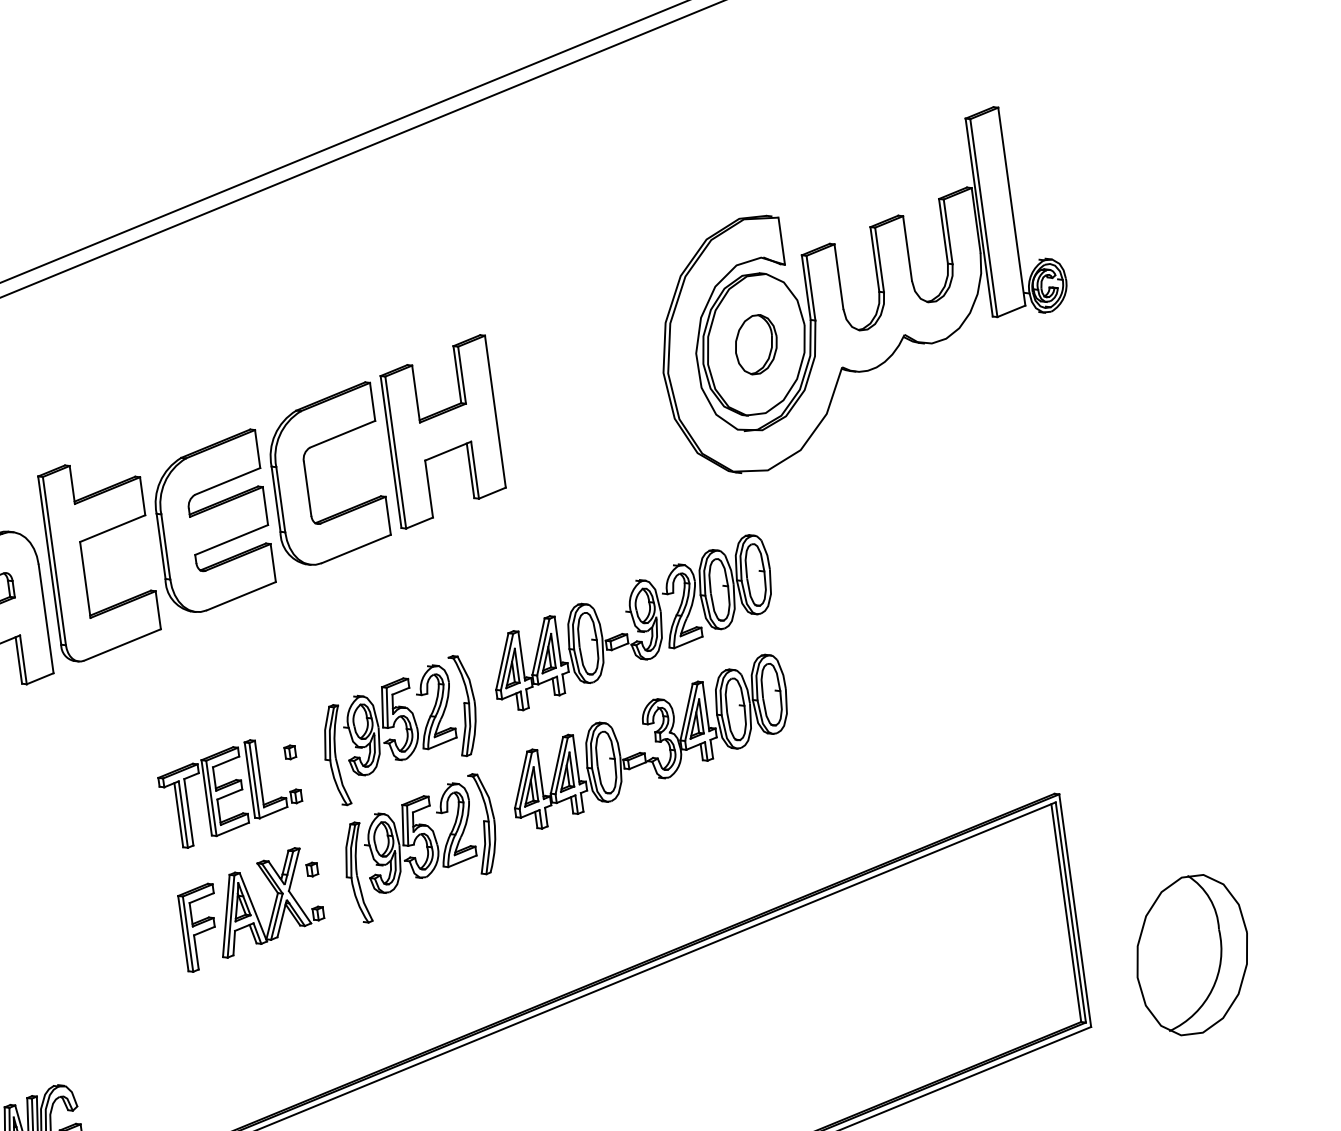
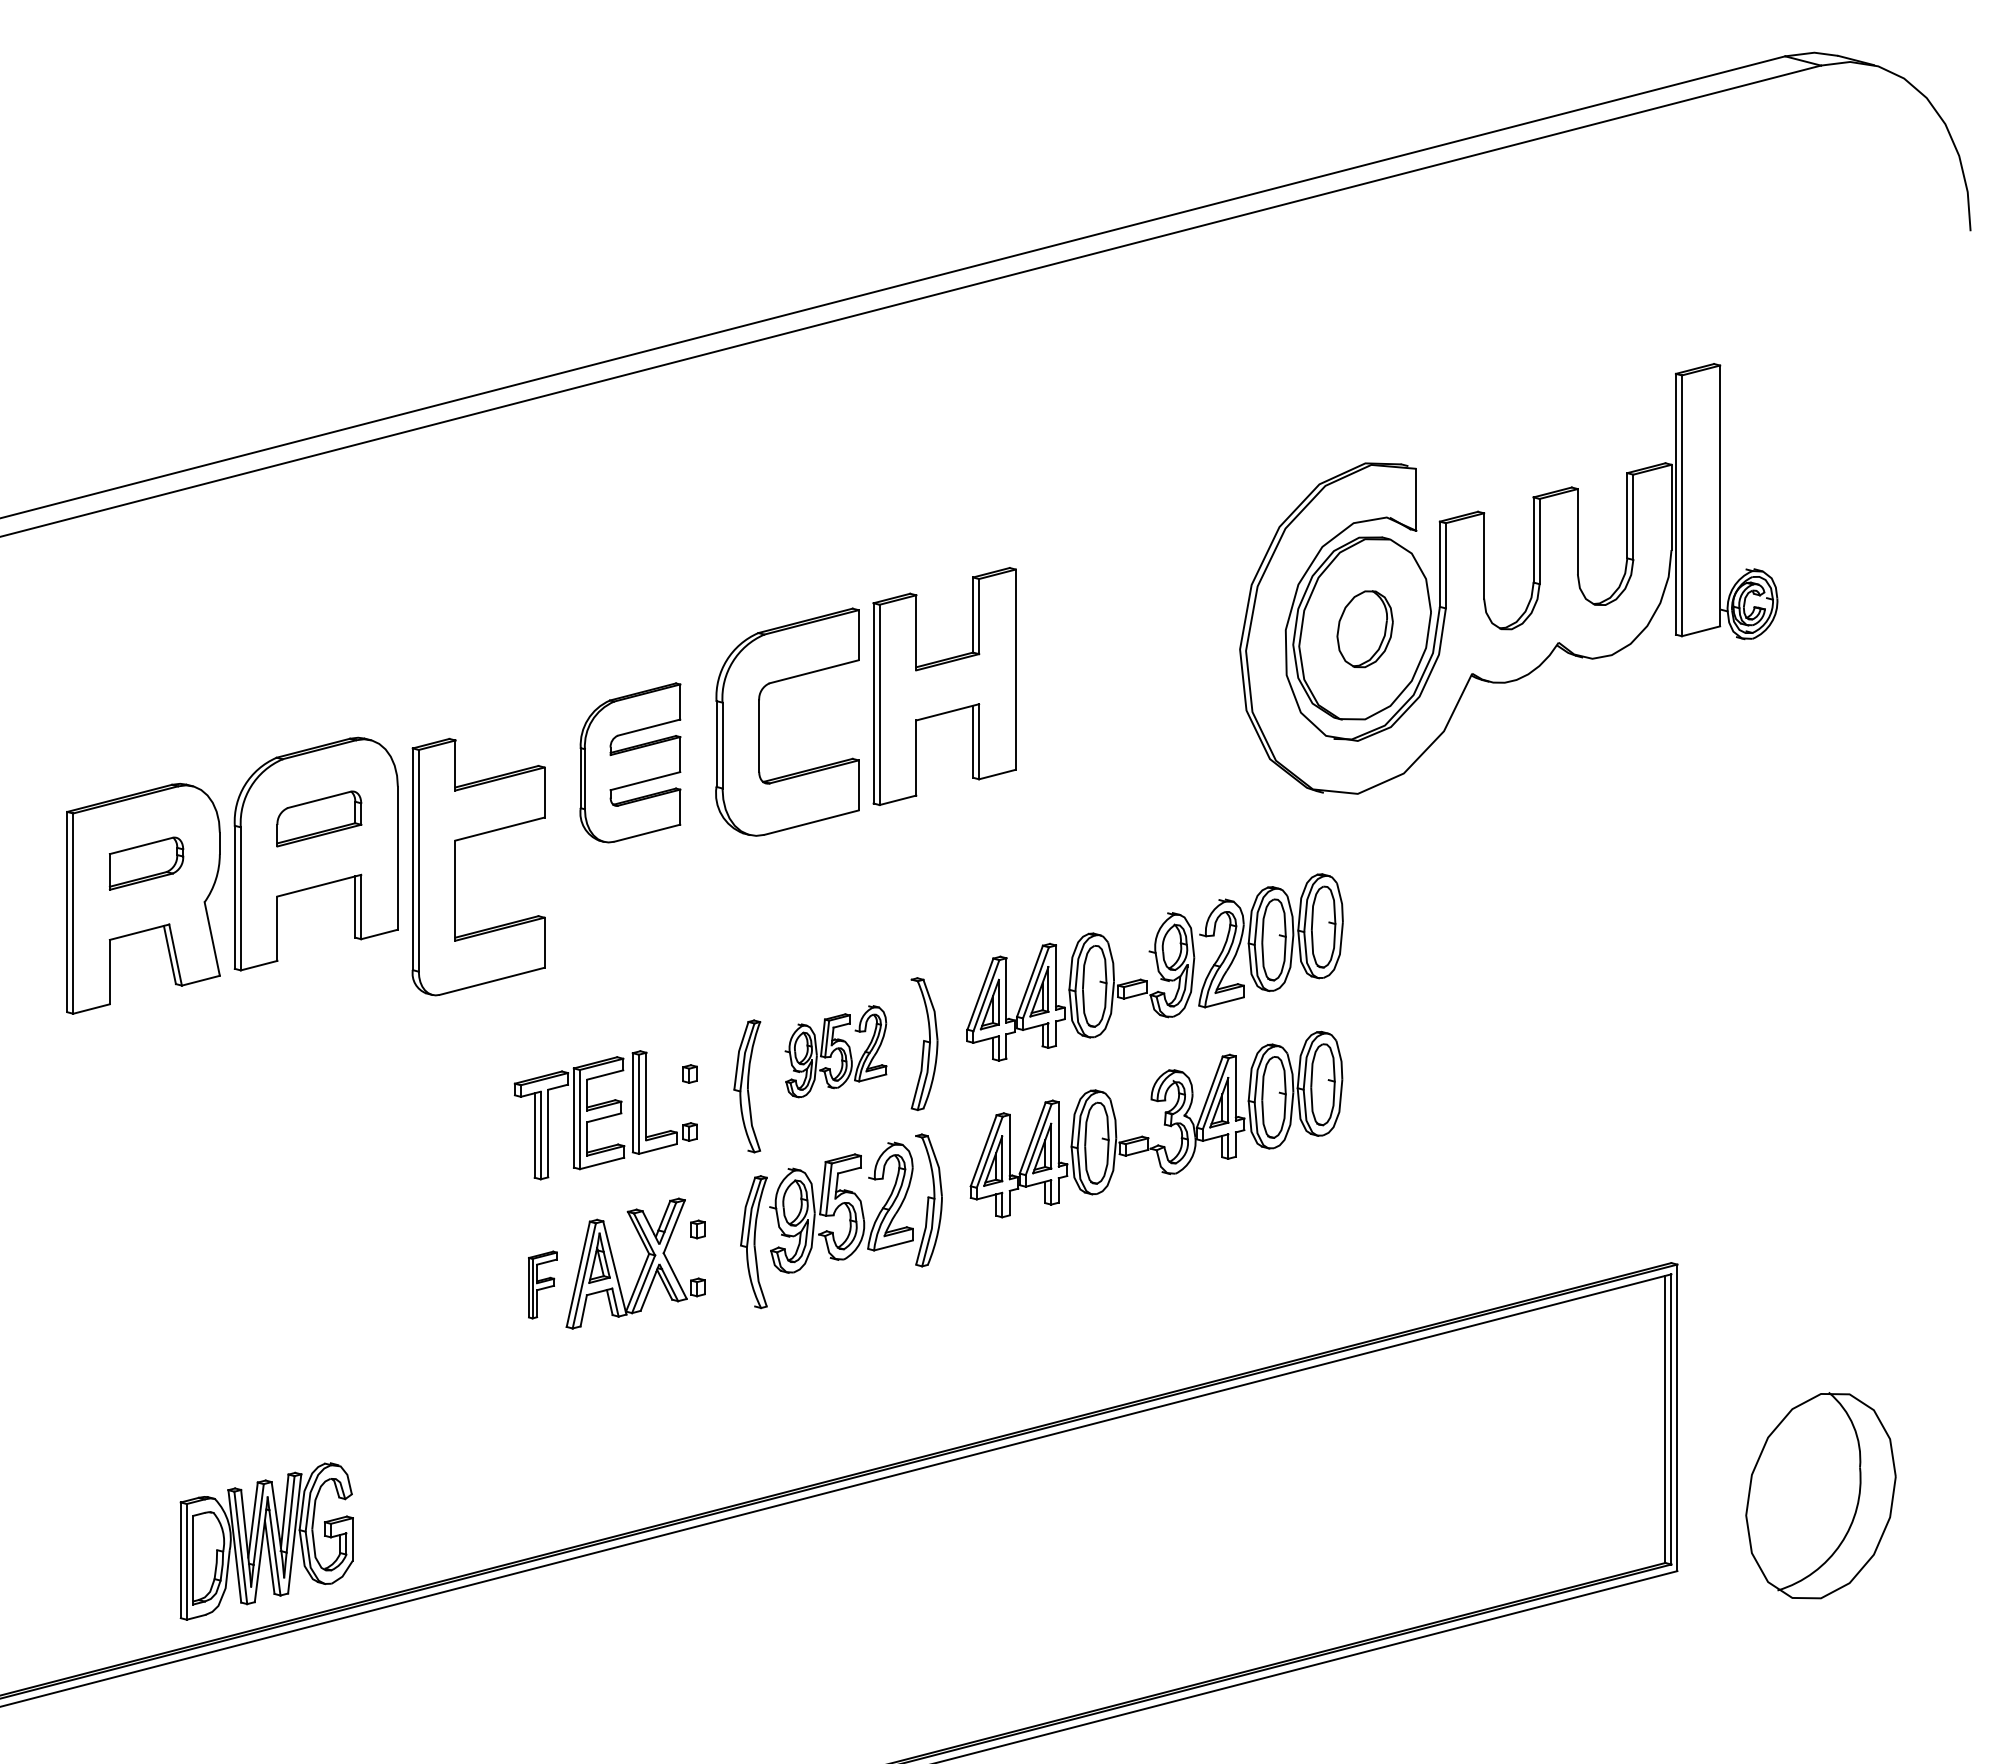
part: (212, 522) -> (630, 762), size x0.7
part: (82, 561) -> (455, 866), moved
part: (398, 720) -> (835, 1051), size x0.7
part: (200, 927) -> (542, 1284), size x0.6

